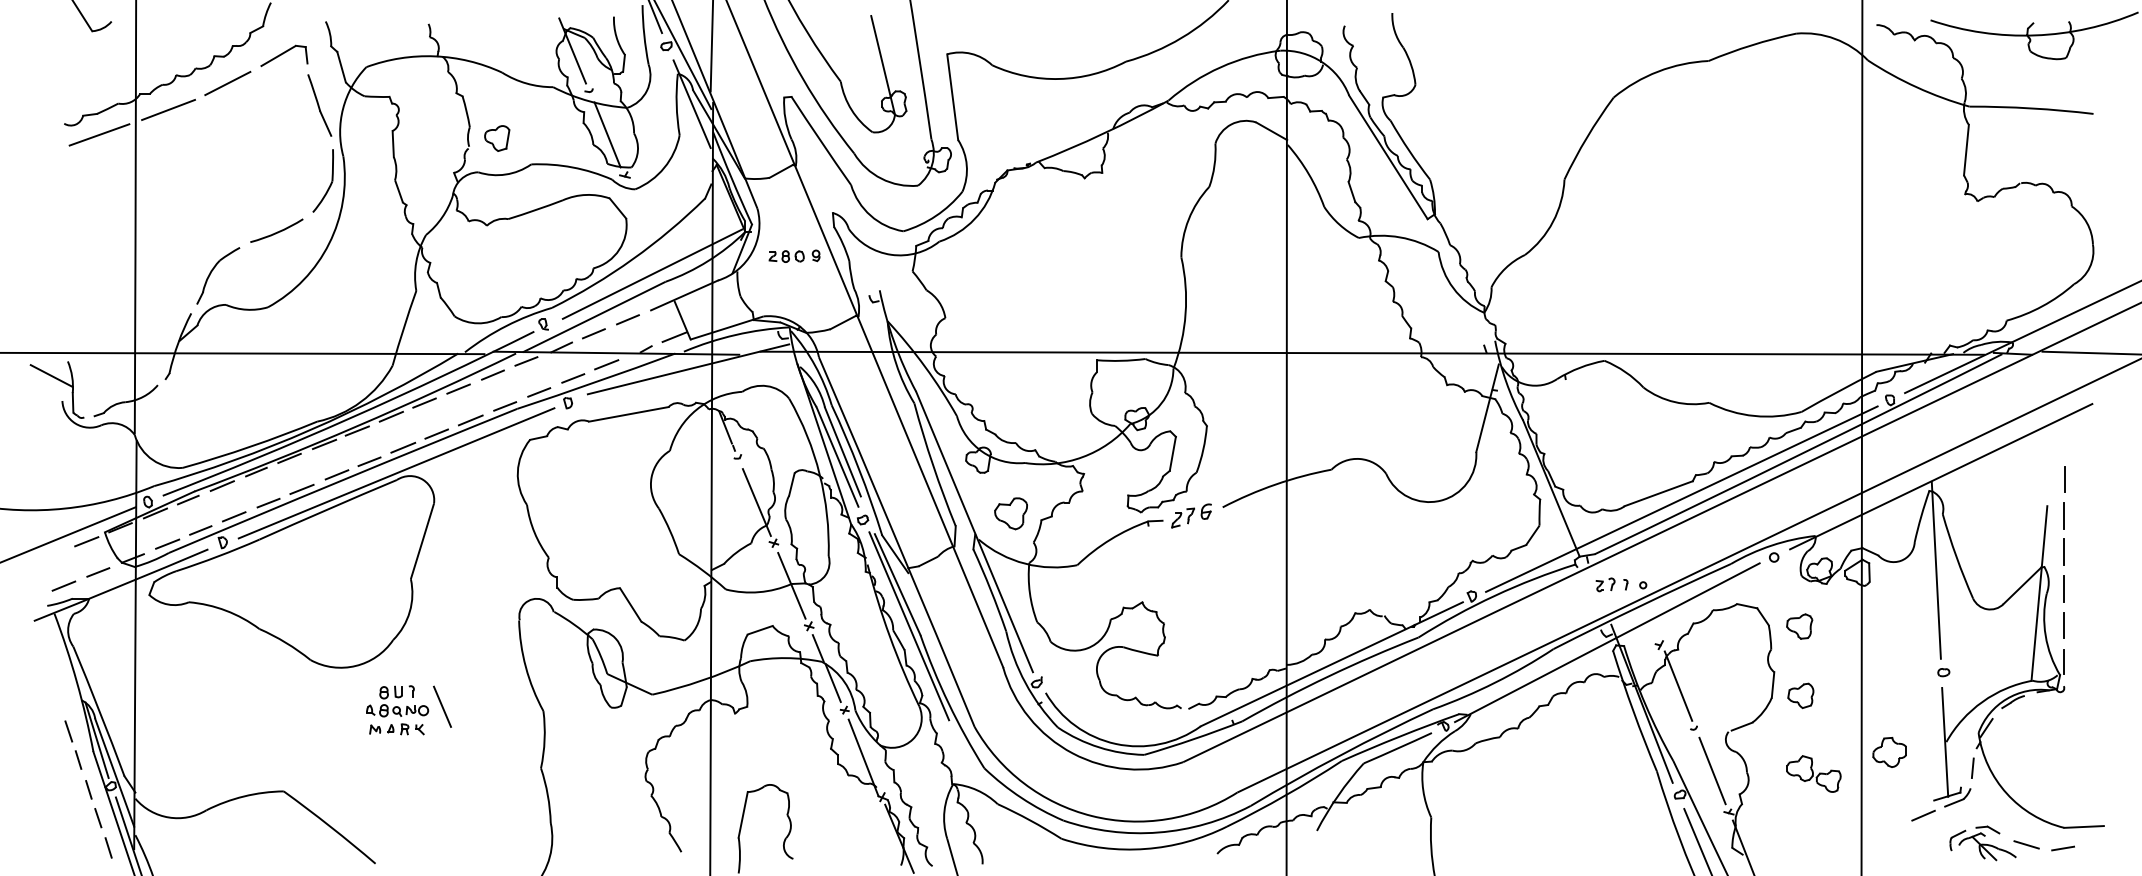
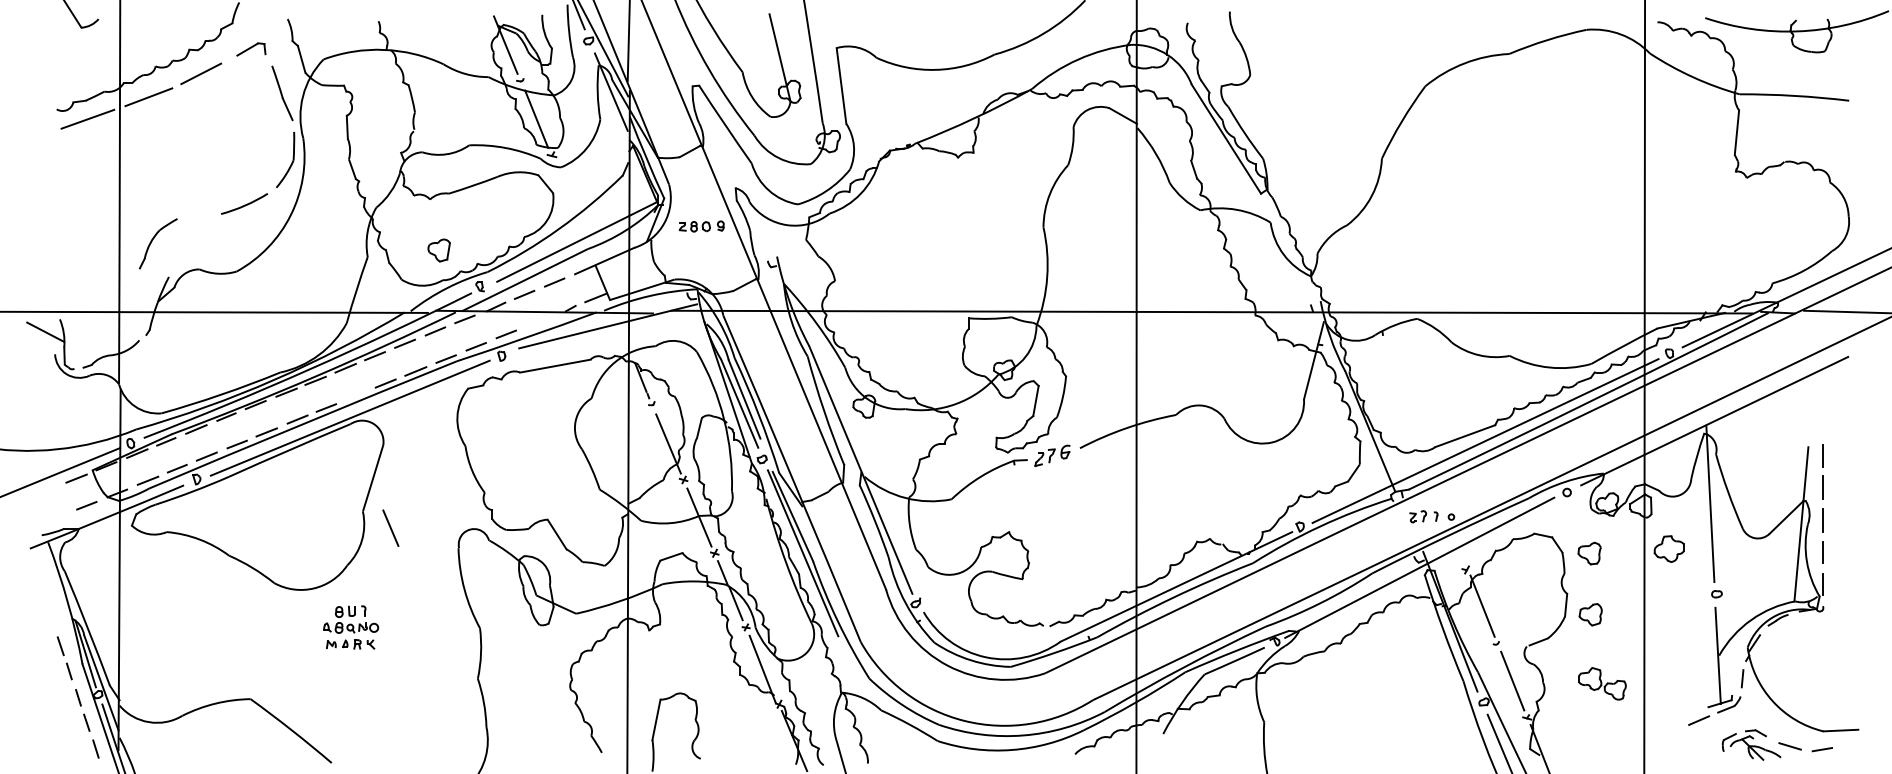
part: (284, 55) -> (251, 49), size x0.7
part: (497, 138) -> (439, 250), moved
part: (213, 270) -> (154, 239), moved
line: (606, 364) -> (535, 322), removed
line: (403, 447) -> (356, 395), removed
line: (2064, 479) -> (1823, 423), removed
part: (1010, 513) -> (892, 453), removed
line: (63, 585) -> (56, 517), removed
line: (442, 706) -> (390, 527), moved
part: (1889, 752) -> (1668, 549), moved

